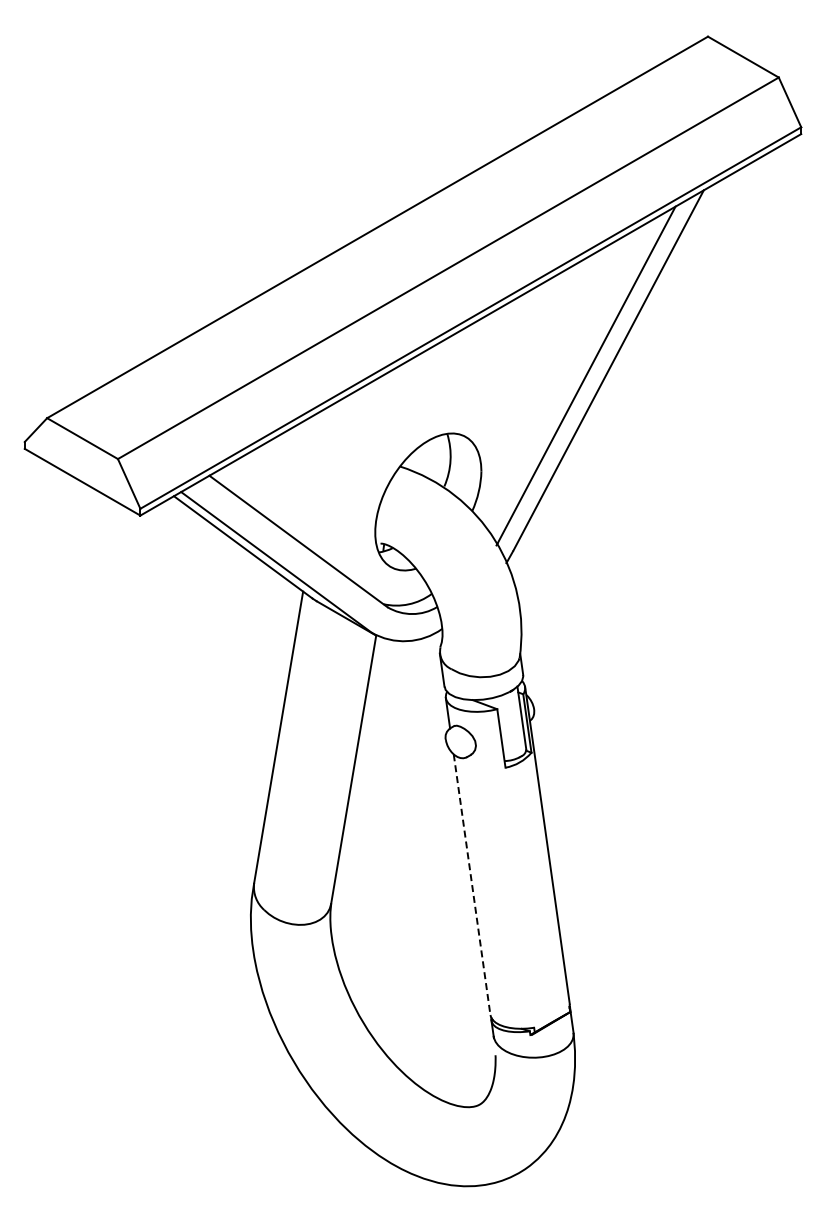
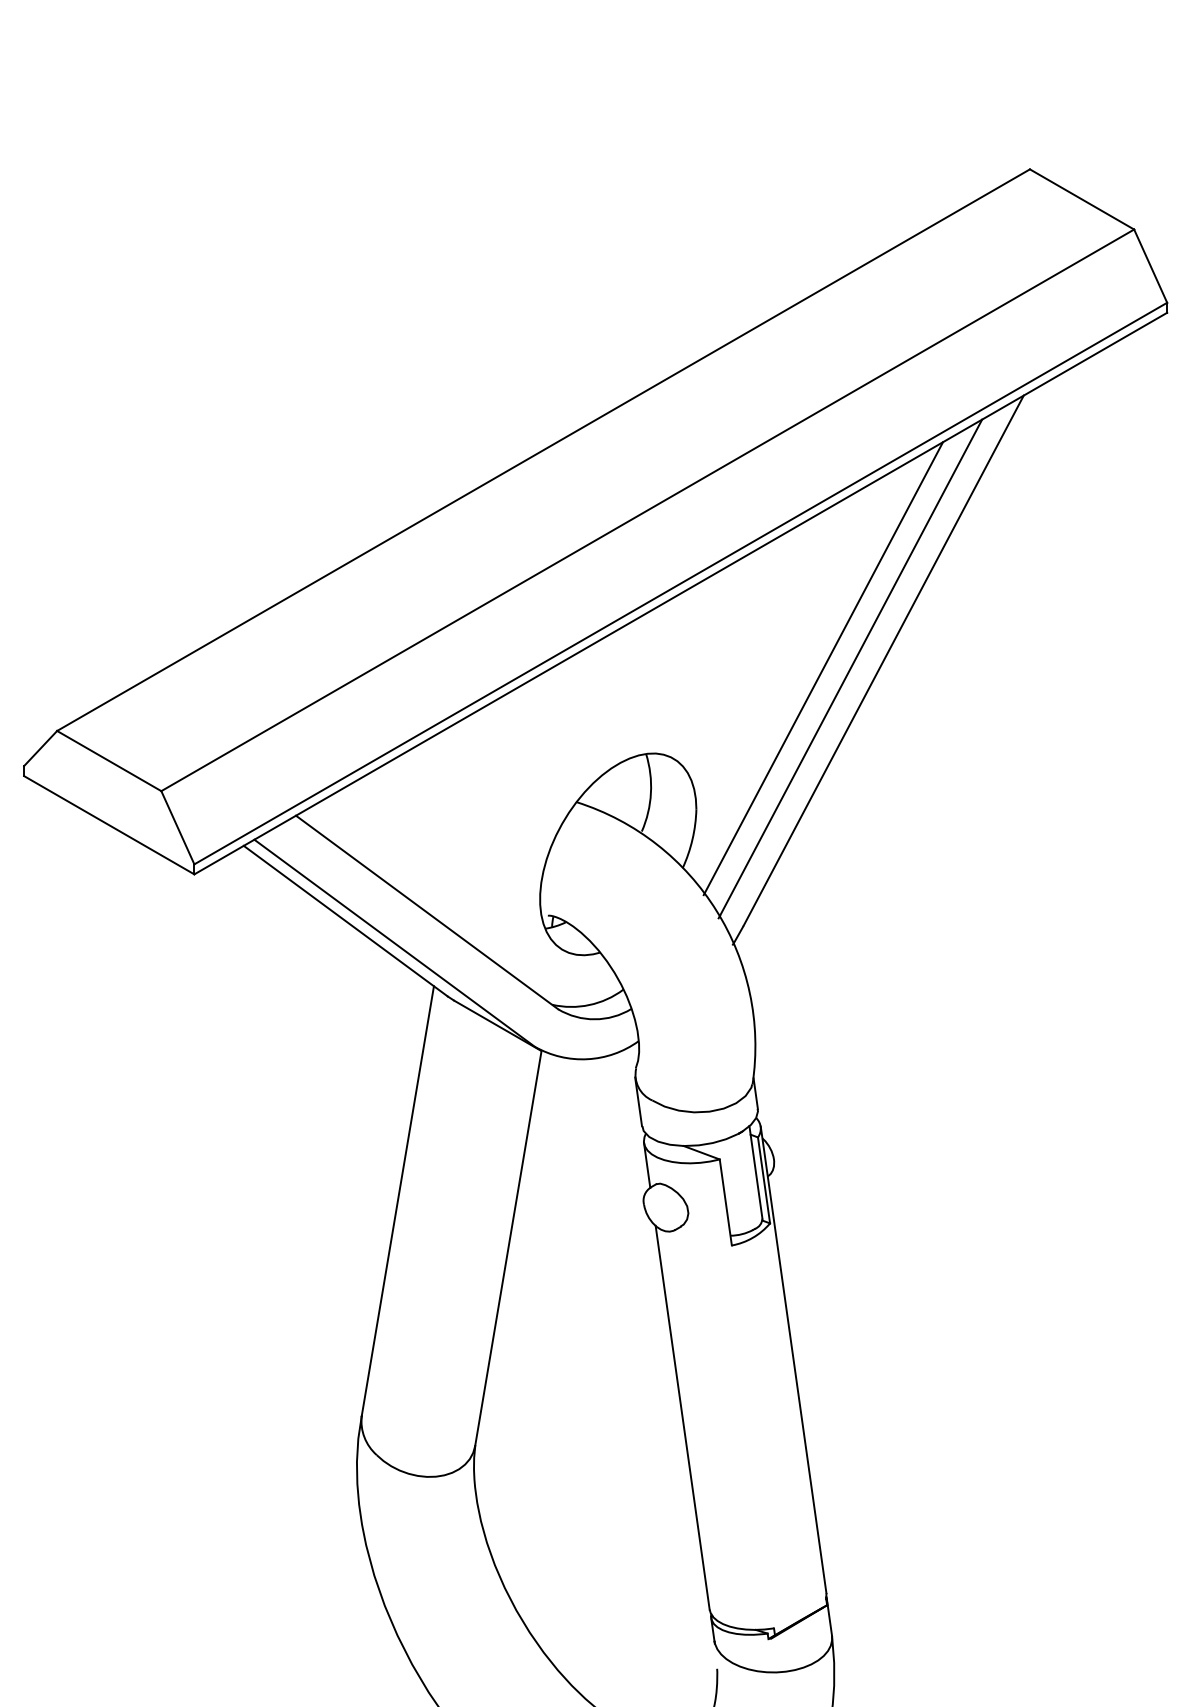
line: (567, 375) -> (823, 668), added
line: (472, 884) -> (683, 1417), dashed -> solid

